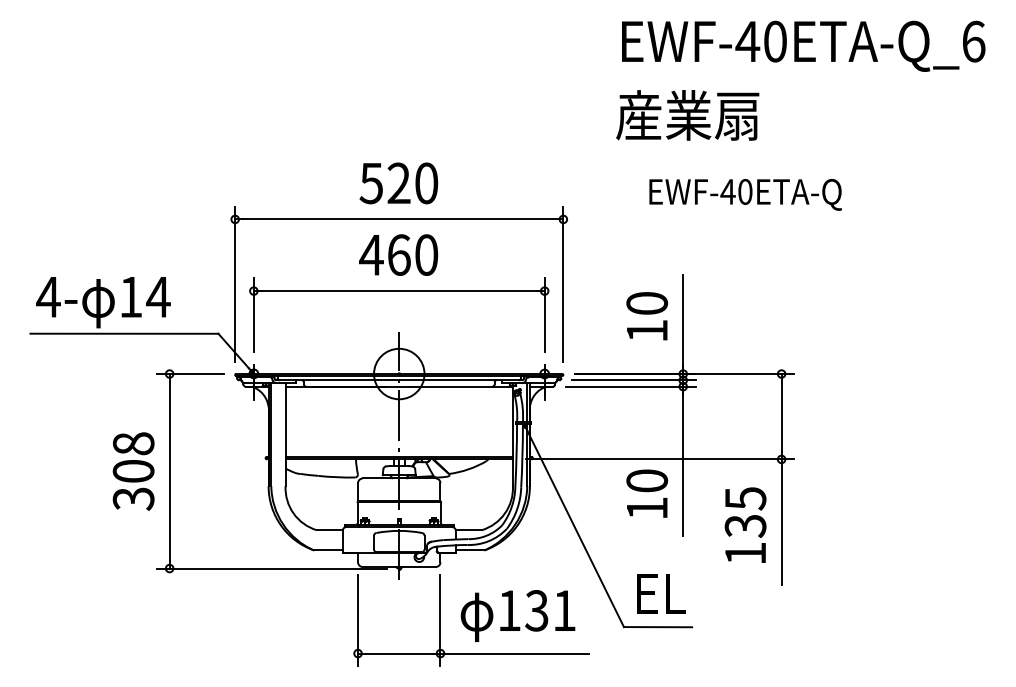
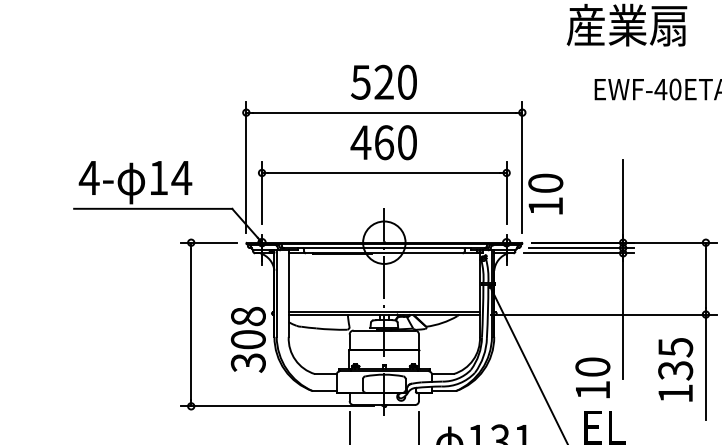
text: (647, 316) -> (546, 194), moved
text: (133, 471) -> (248, 339), moved
text: (647, 493) -> (593, 377), moved

